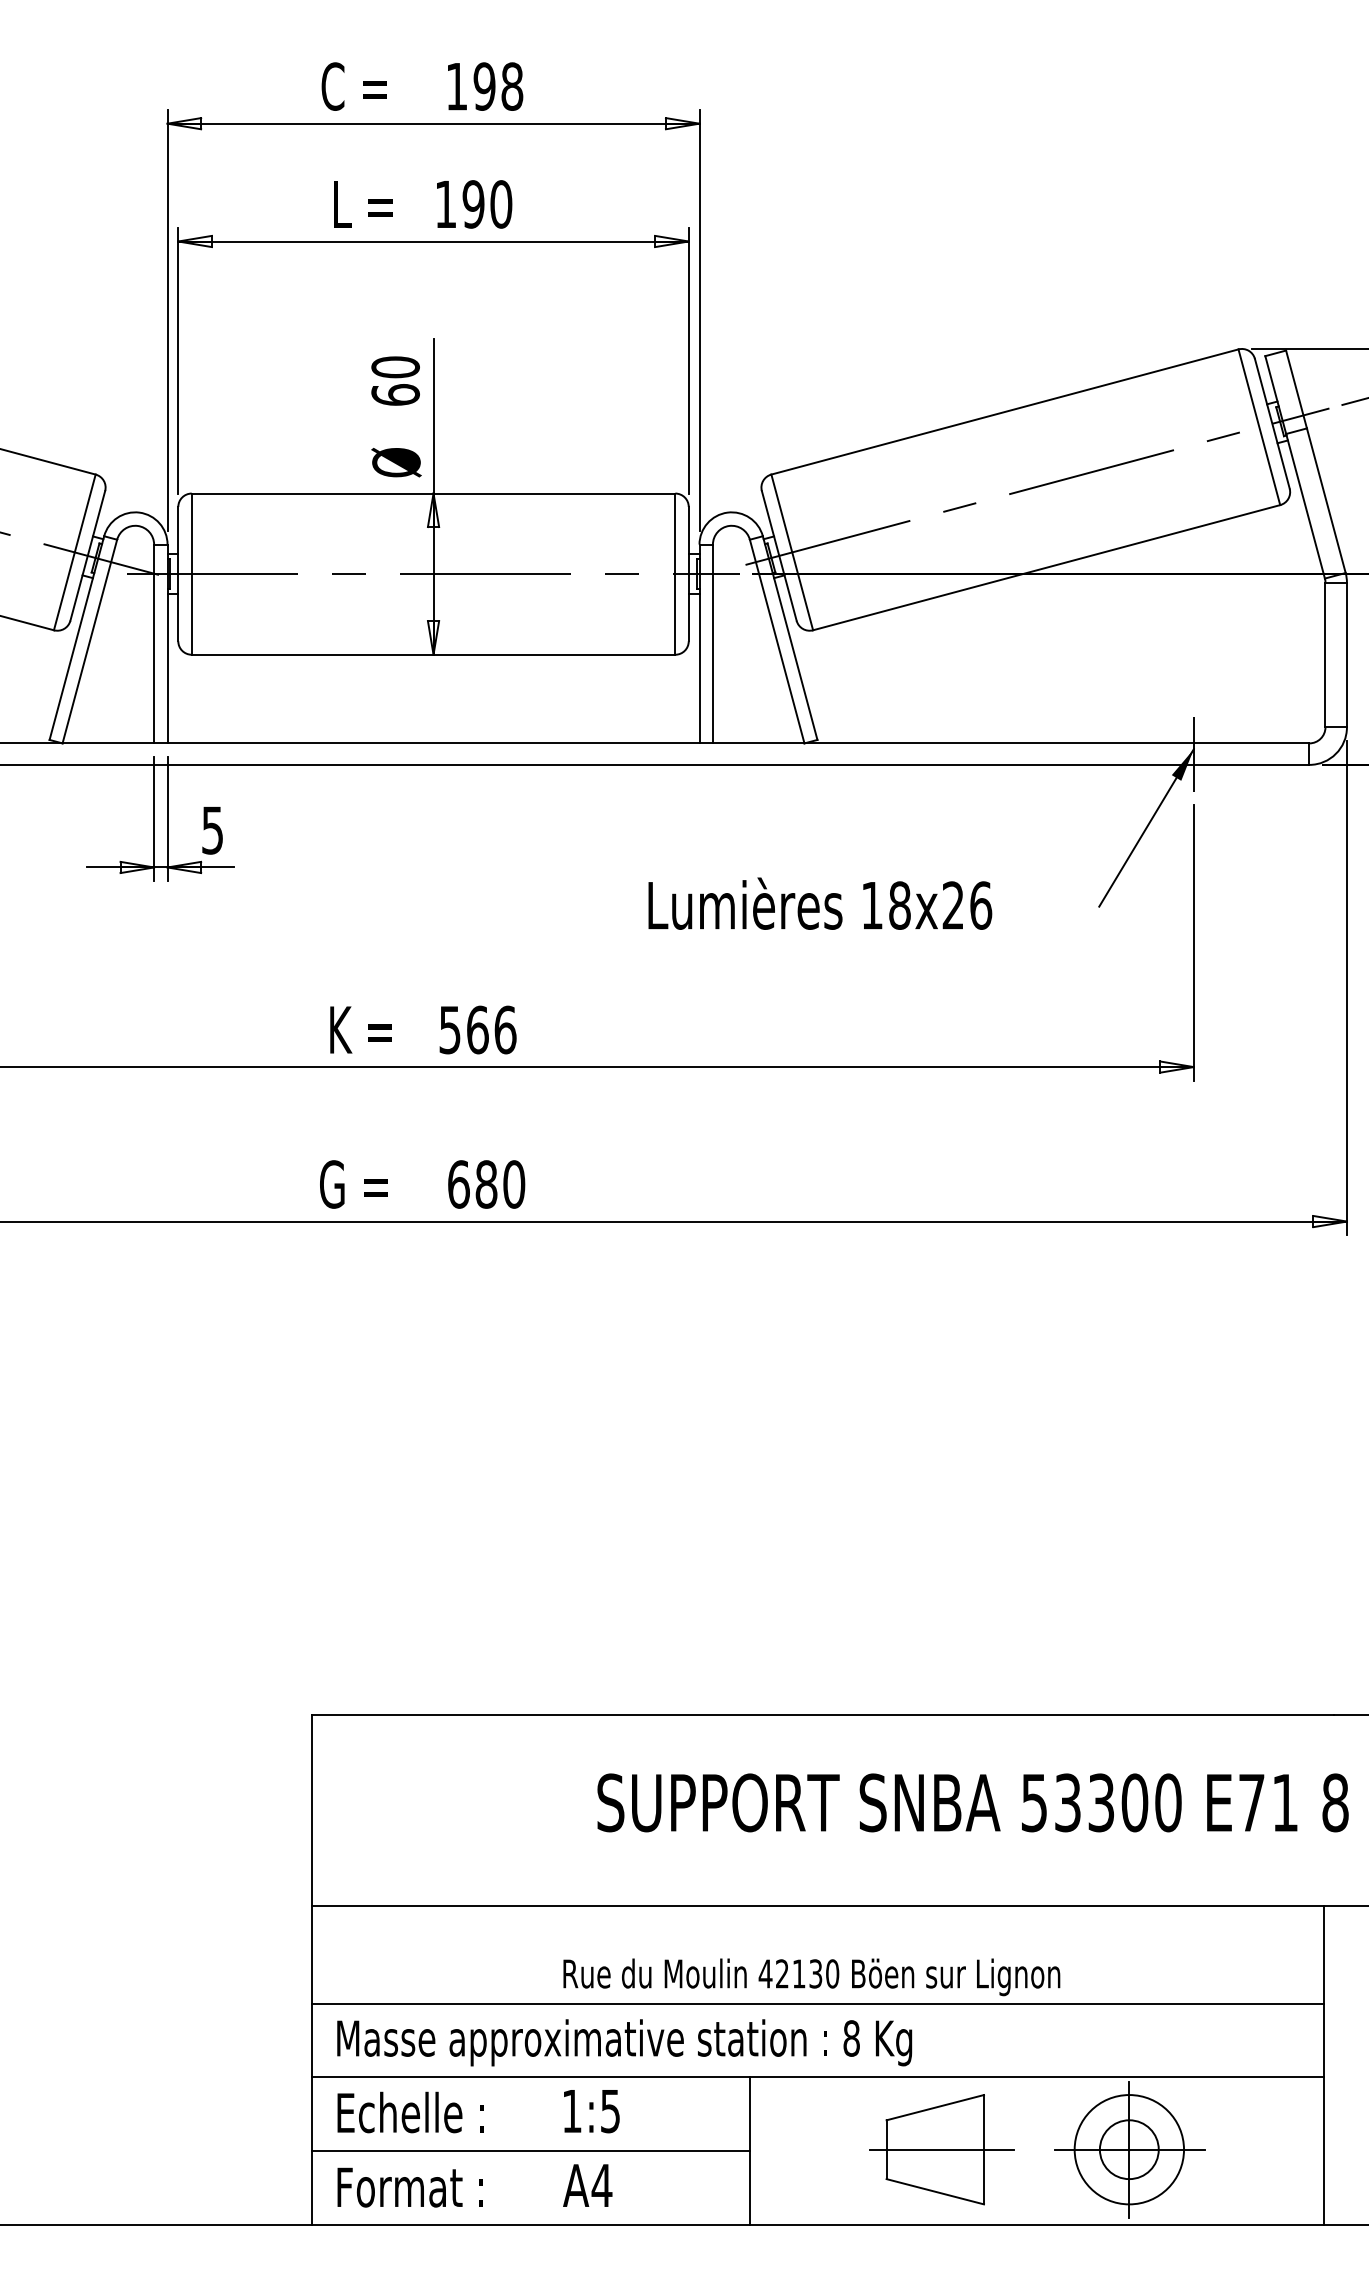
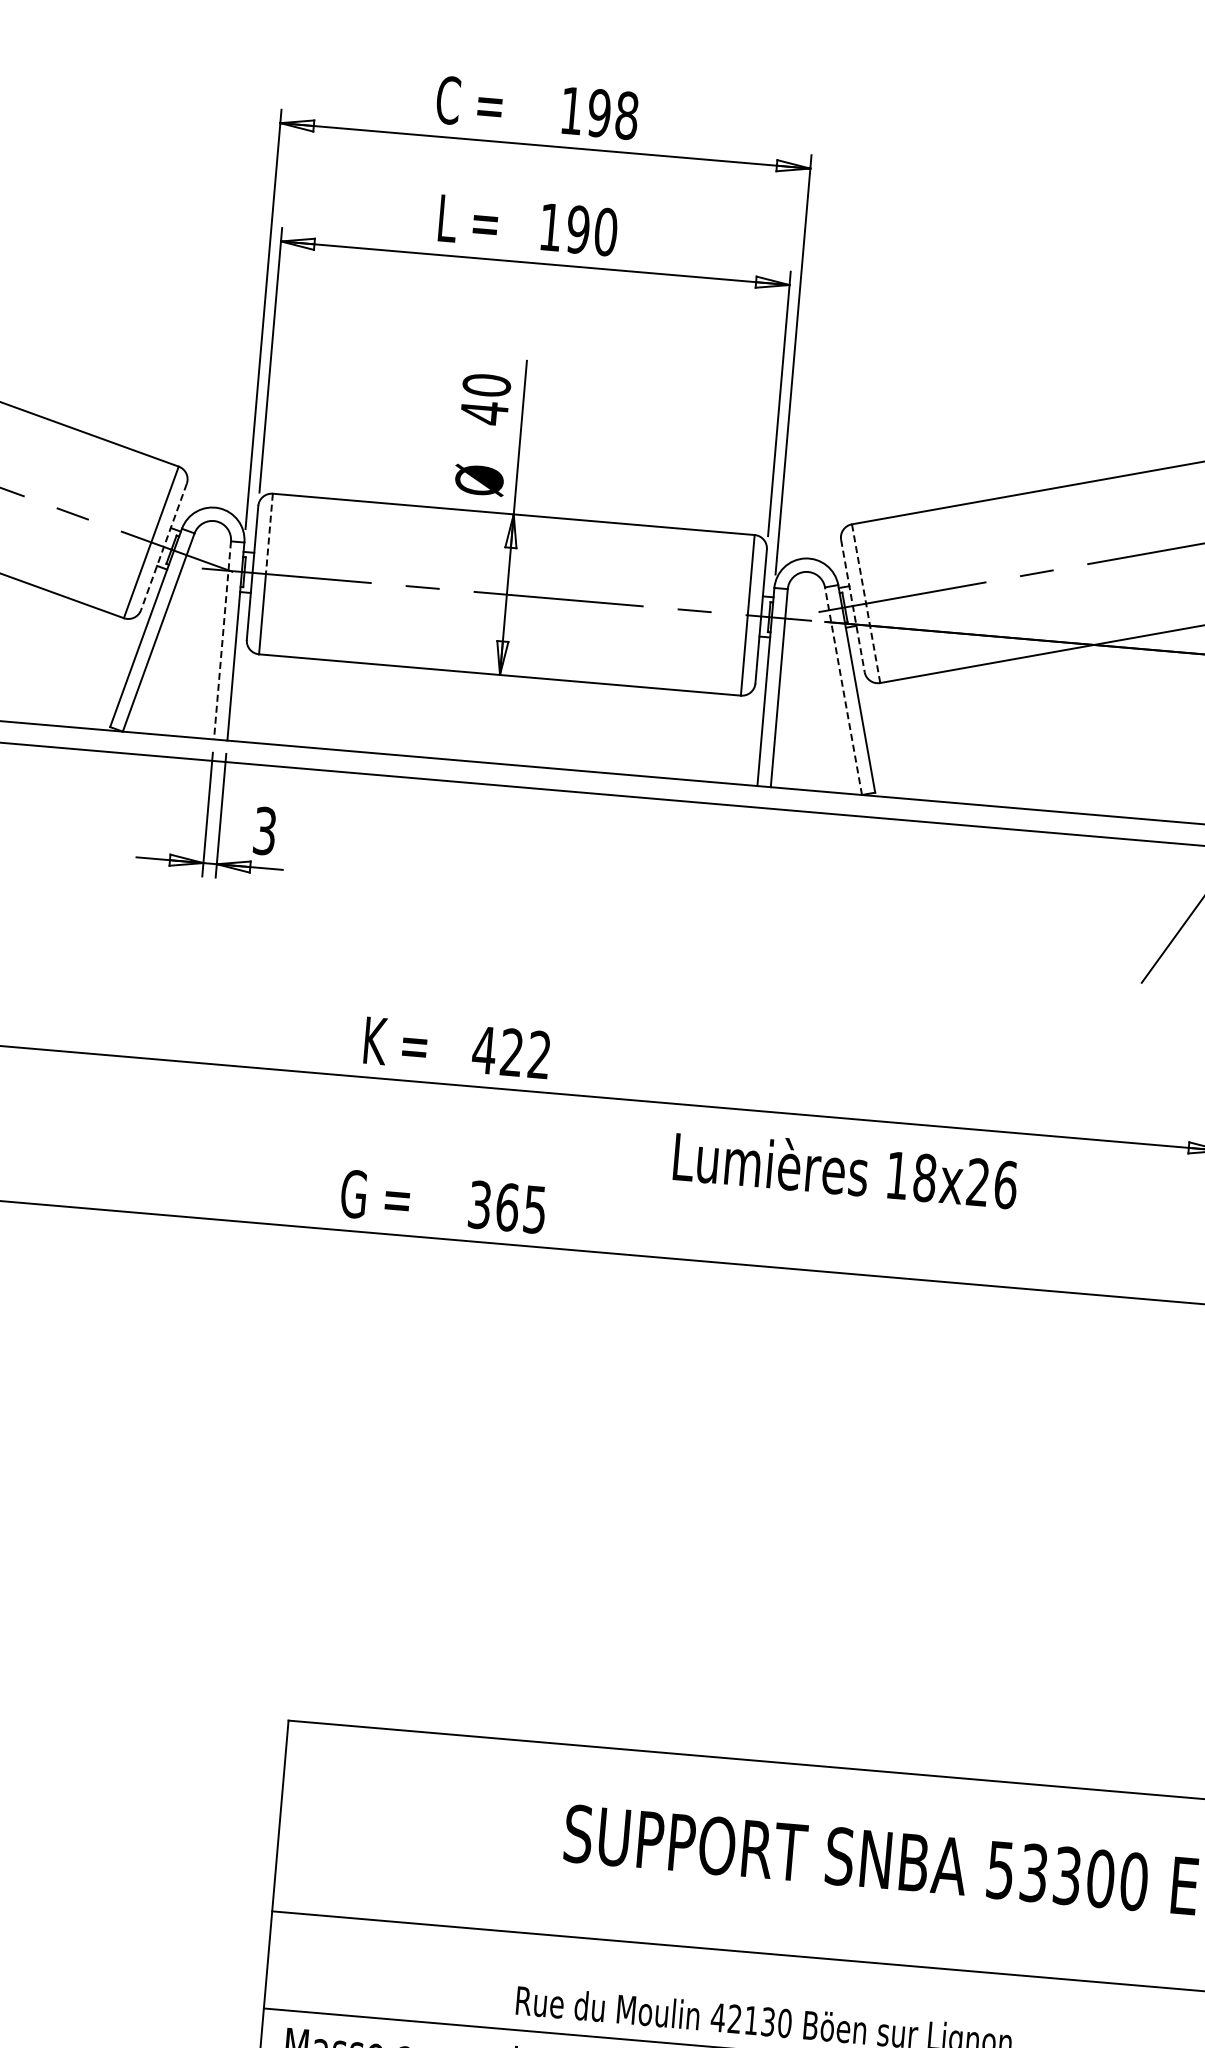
text: (395, 394) -> (484, 412), 60 -> 40
line: (191, 534) -> (269, 534), solid -> dashed
line: (792, 552) -> (866, 603), solid -> dashed
line: (87, 556) -> (163, 547), solid -> dashed
line: (779, 556) -> (853, 606), solid -> dashed
line: (777, 641) -> (843, 691), solid -> dashed
line: (154, 644) -> (222, 640), solid -> dashed
text: (212, 830) -> (264, 831), 5 -> 3
text: (820, 903) -> (846, 1169), moved
text: (477, 1029) -> (511, 1052), 566 -> 422
text: (486, 1184) -> (507, 1207), 680 -> 365

